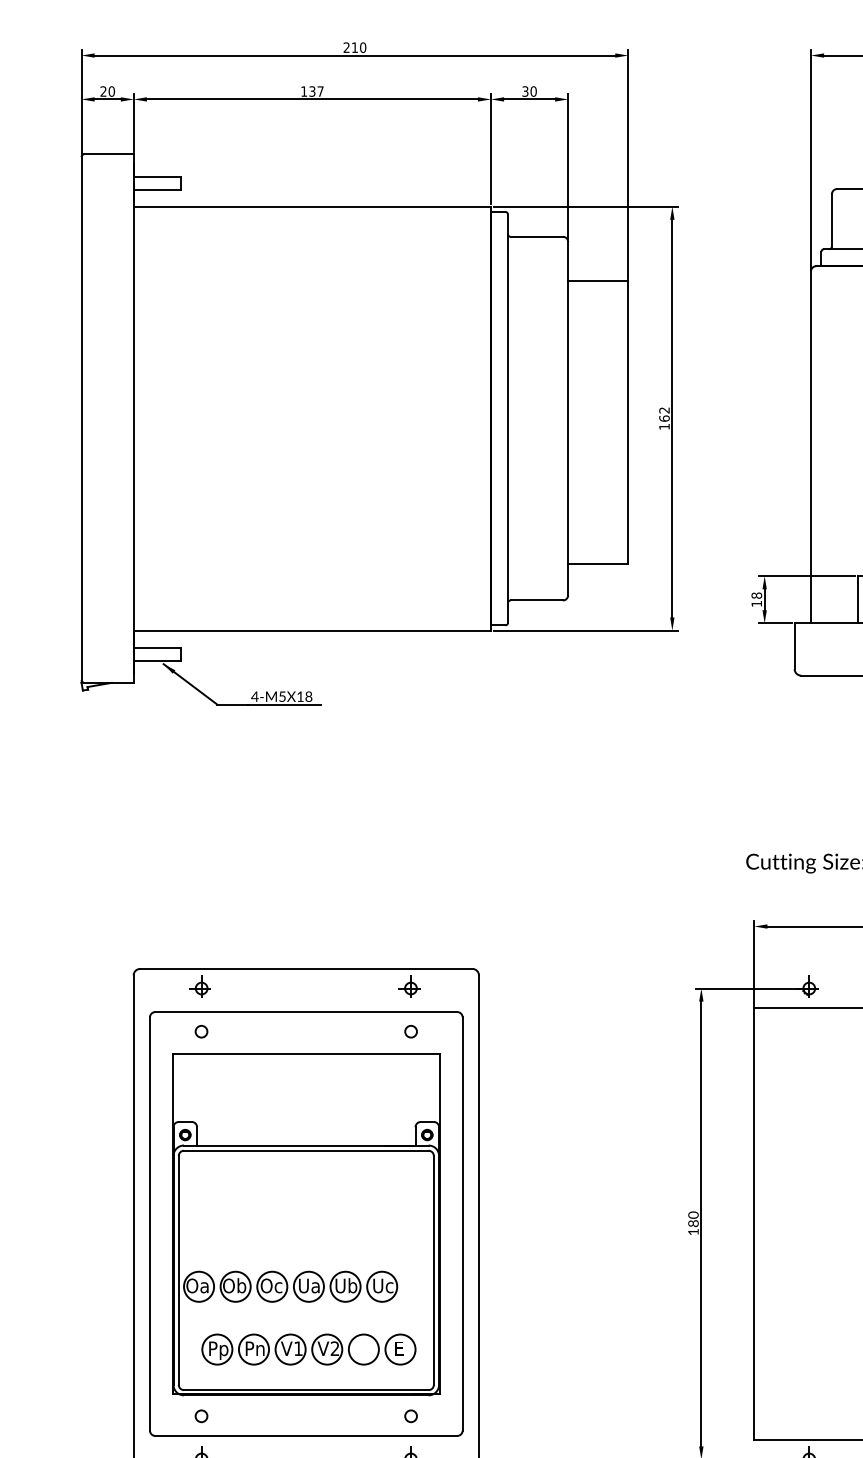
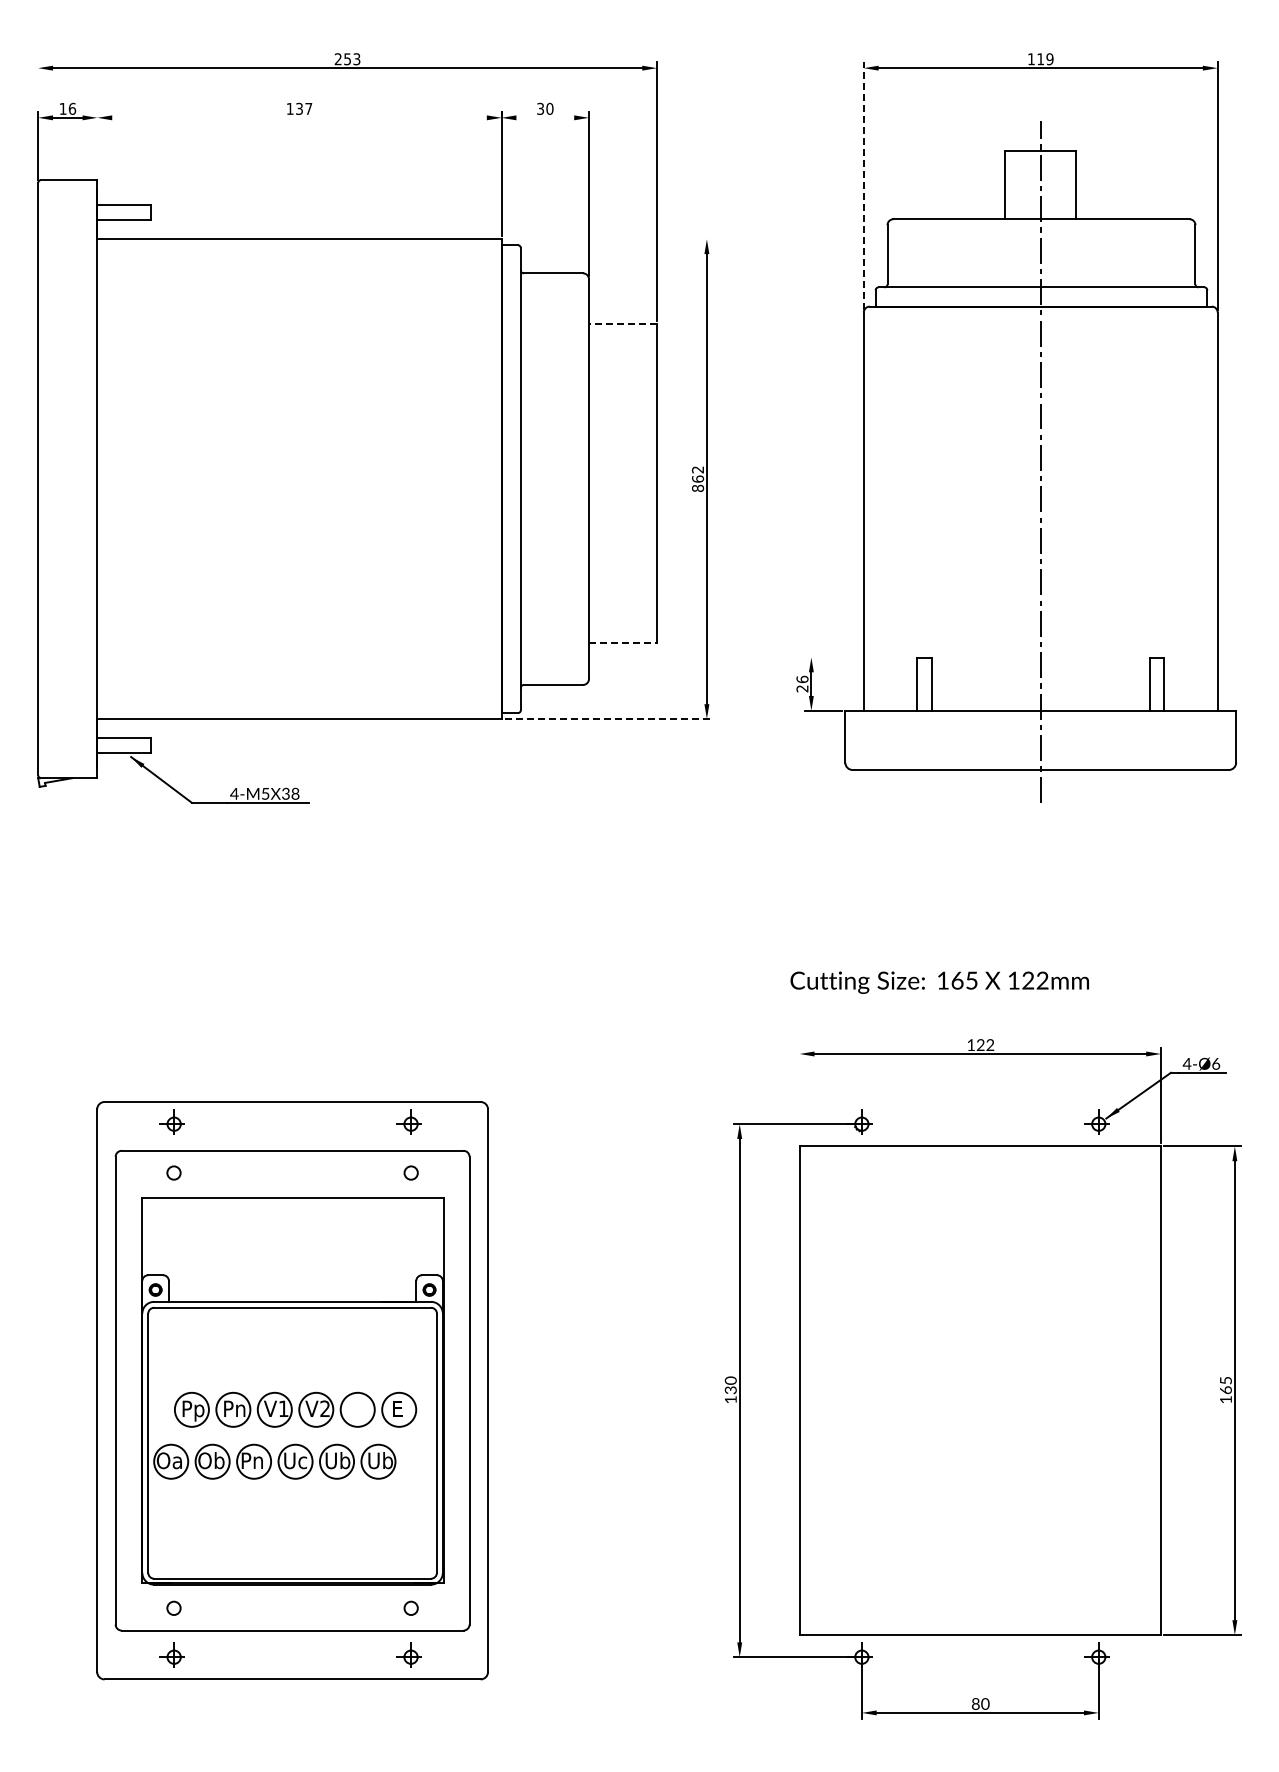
text: (359, 47) -> (352, 59), 210 -> 253
line: (81, 70) -> (38, 85), removed
text: (107, 91) -> (67, 108), 20 -> 16
line: (312, 99) -> (299, 117), removed
line: (529, 99) -> (545, 117), removed
line: (133, 122) -> (97, 144), removed
line: (810, 159) -> (863, 185), solid -> dashed
line: (585, 206) -> (608, 239), removed
line: (597, 281) -> (622, 323), solid -> dashed
text: (664, 426) -> (698, 487), 162 -> 862
line: (598, 563) -> (623, 643), solid -> dashed
line: (807, 576) -> (859, 657), removed
text: (756, 599) -> (802, 683), 18 -> 26
line: (586, 631) -> (609, 719), solid -> dashed
text: (300, 696) -> (285, 793), 4-M5X18 -> 4-M5X38
line: (754, 963) -> (799, 1095), removed
text: (693, 1223) -> (730, 1390), 180 -> 130
text: (271, 1285) -> (253, 1460), Oc -> Pn
text: (390, 1285) -> (387, 1460), Uc -> Ub
text: (315, 1287) -> (302, 1462), Ua -> Uc
part: (308, 1349) -> (295, 1409), moved

